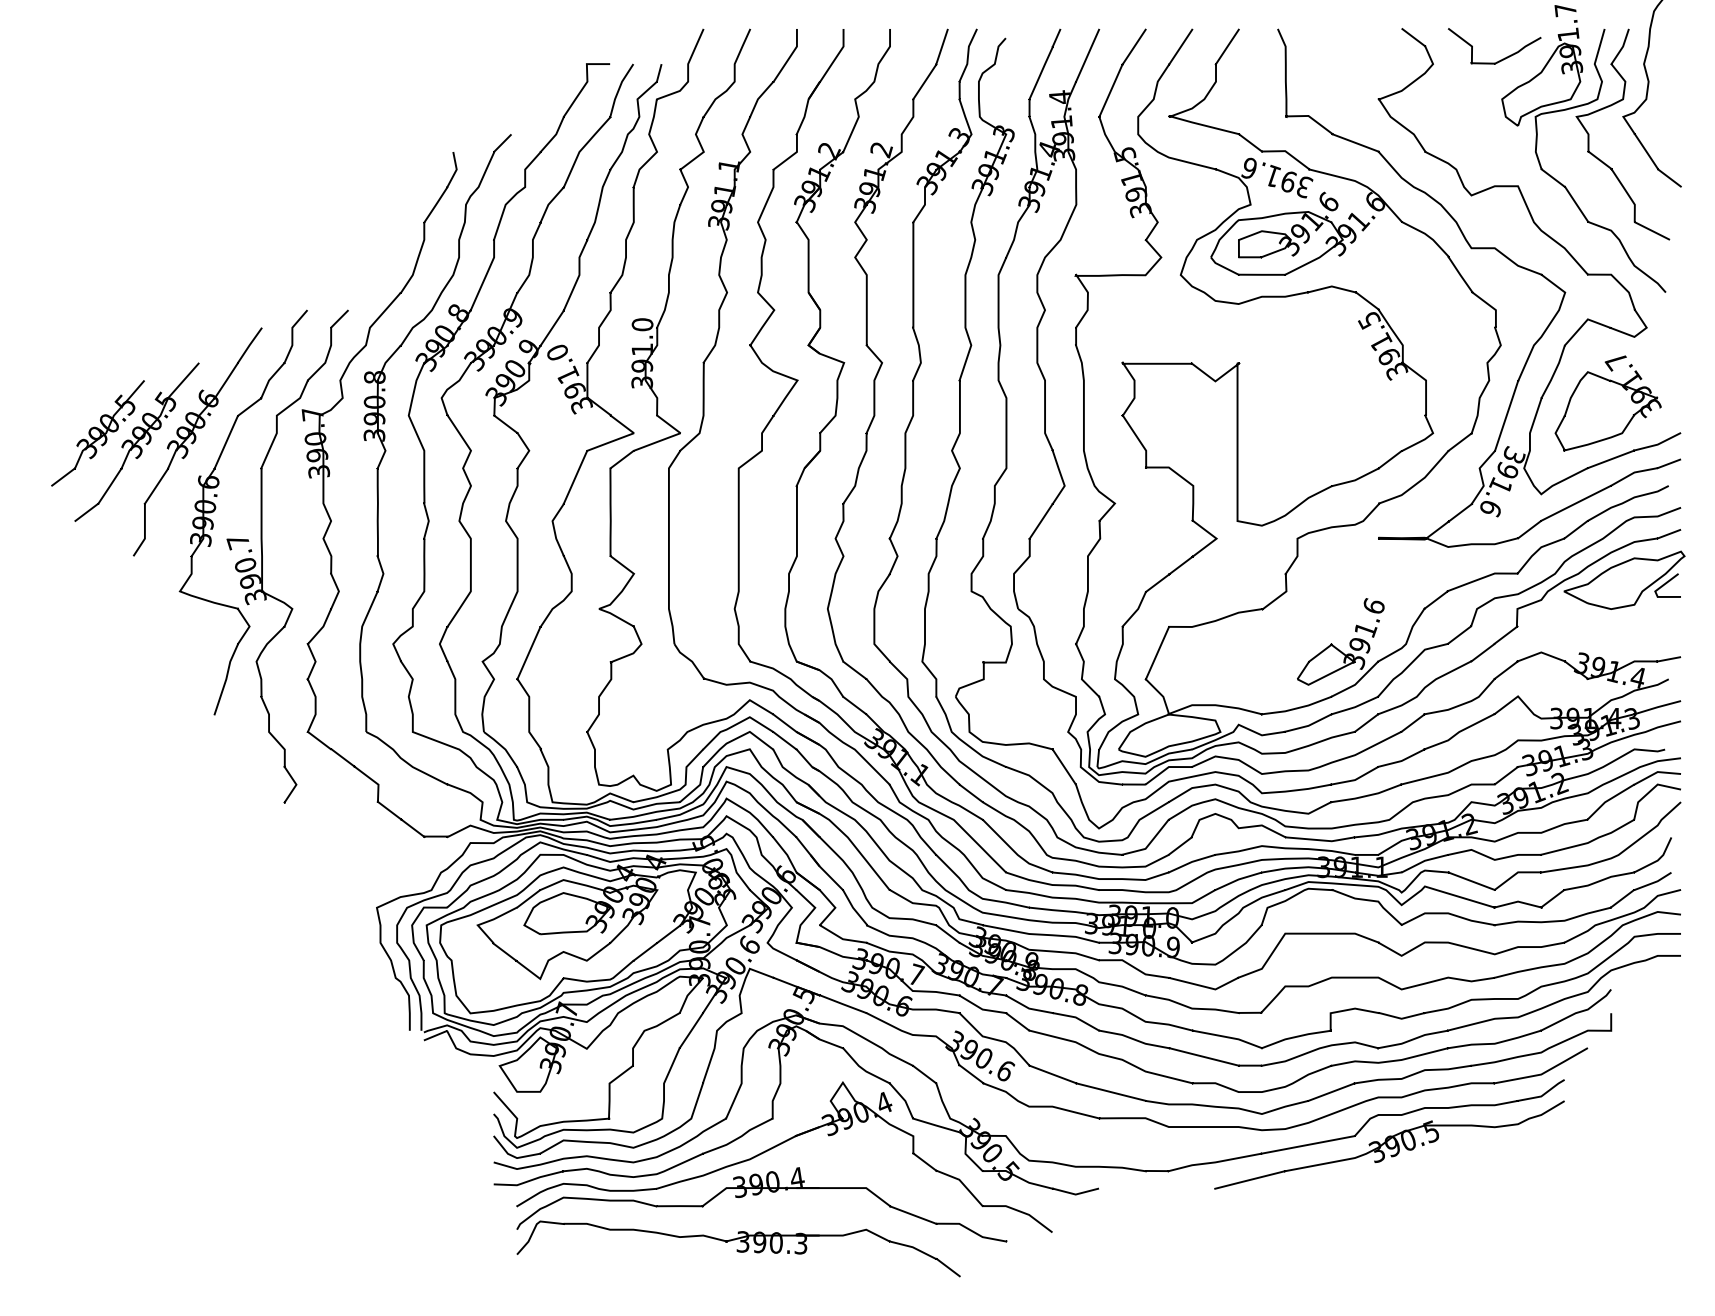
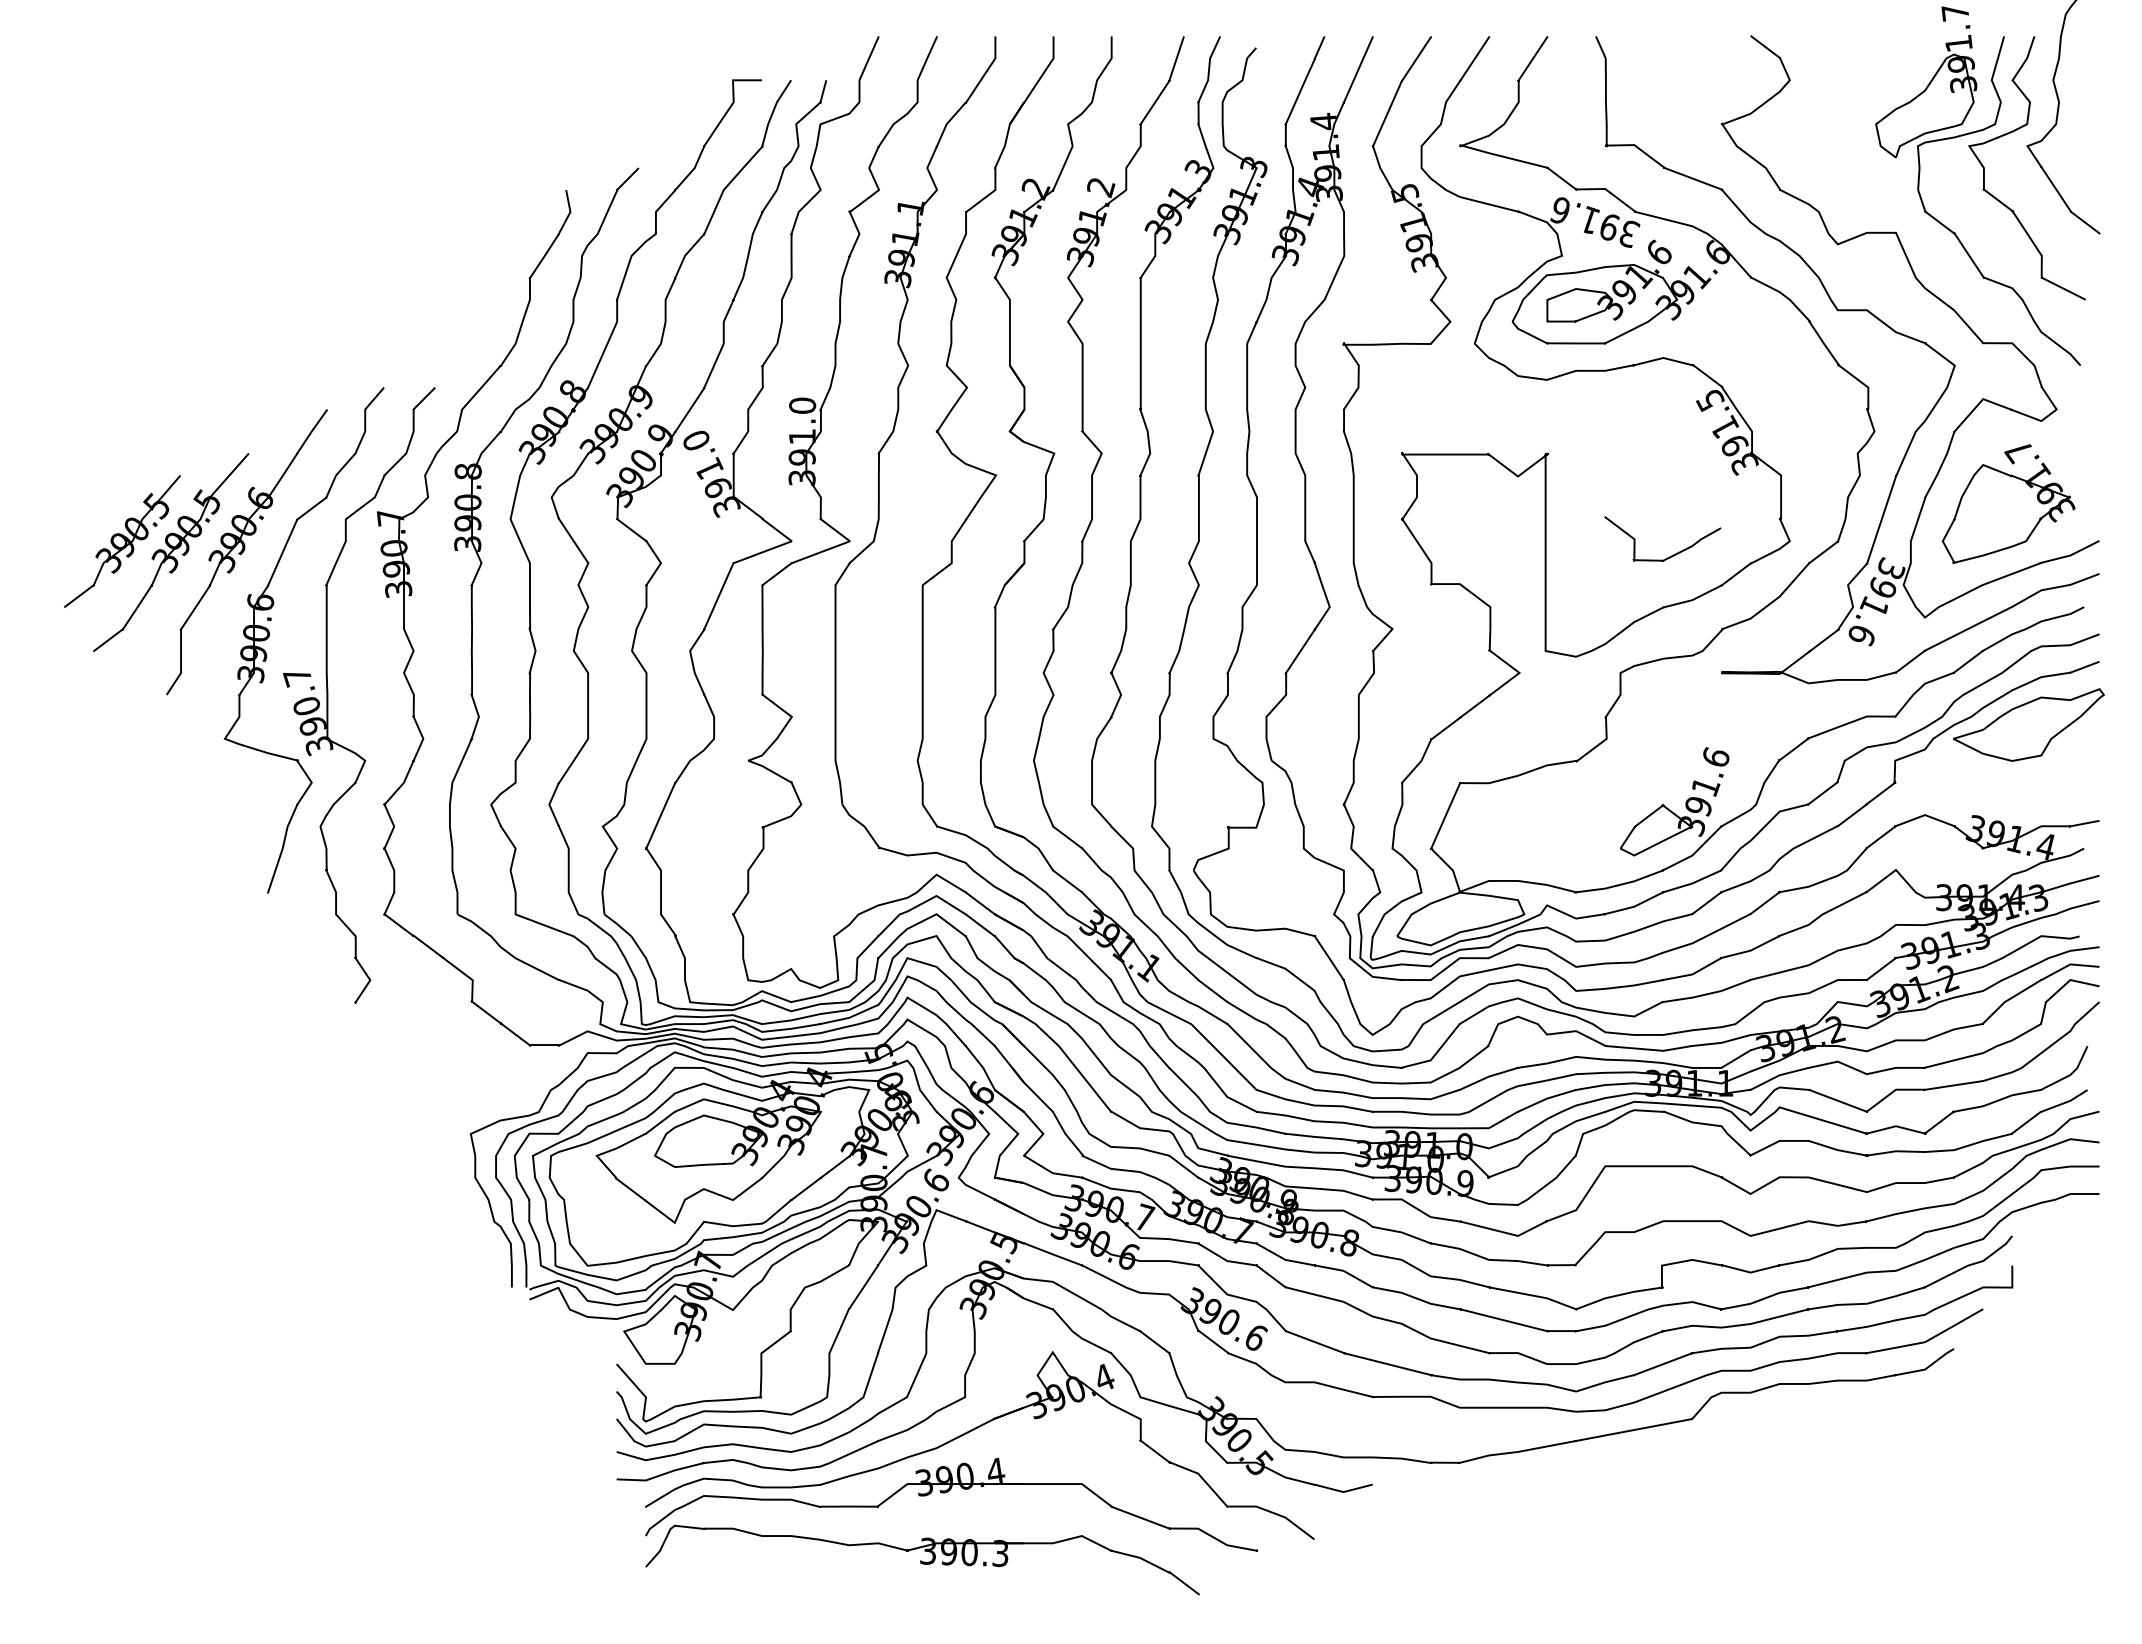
curve: (1501, 59) -> (1671, 555), moved
line: (1666, 583) -> (2081, 729), removed
part: (1389, 1144) -> (1735, 1429), removed

